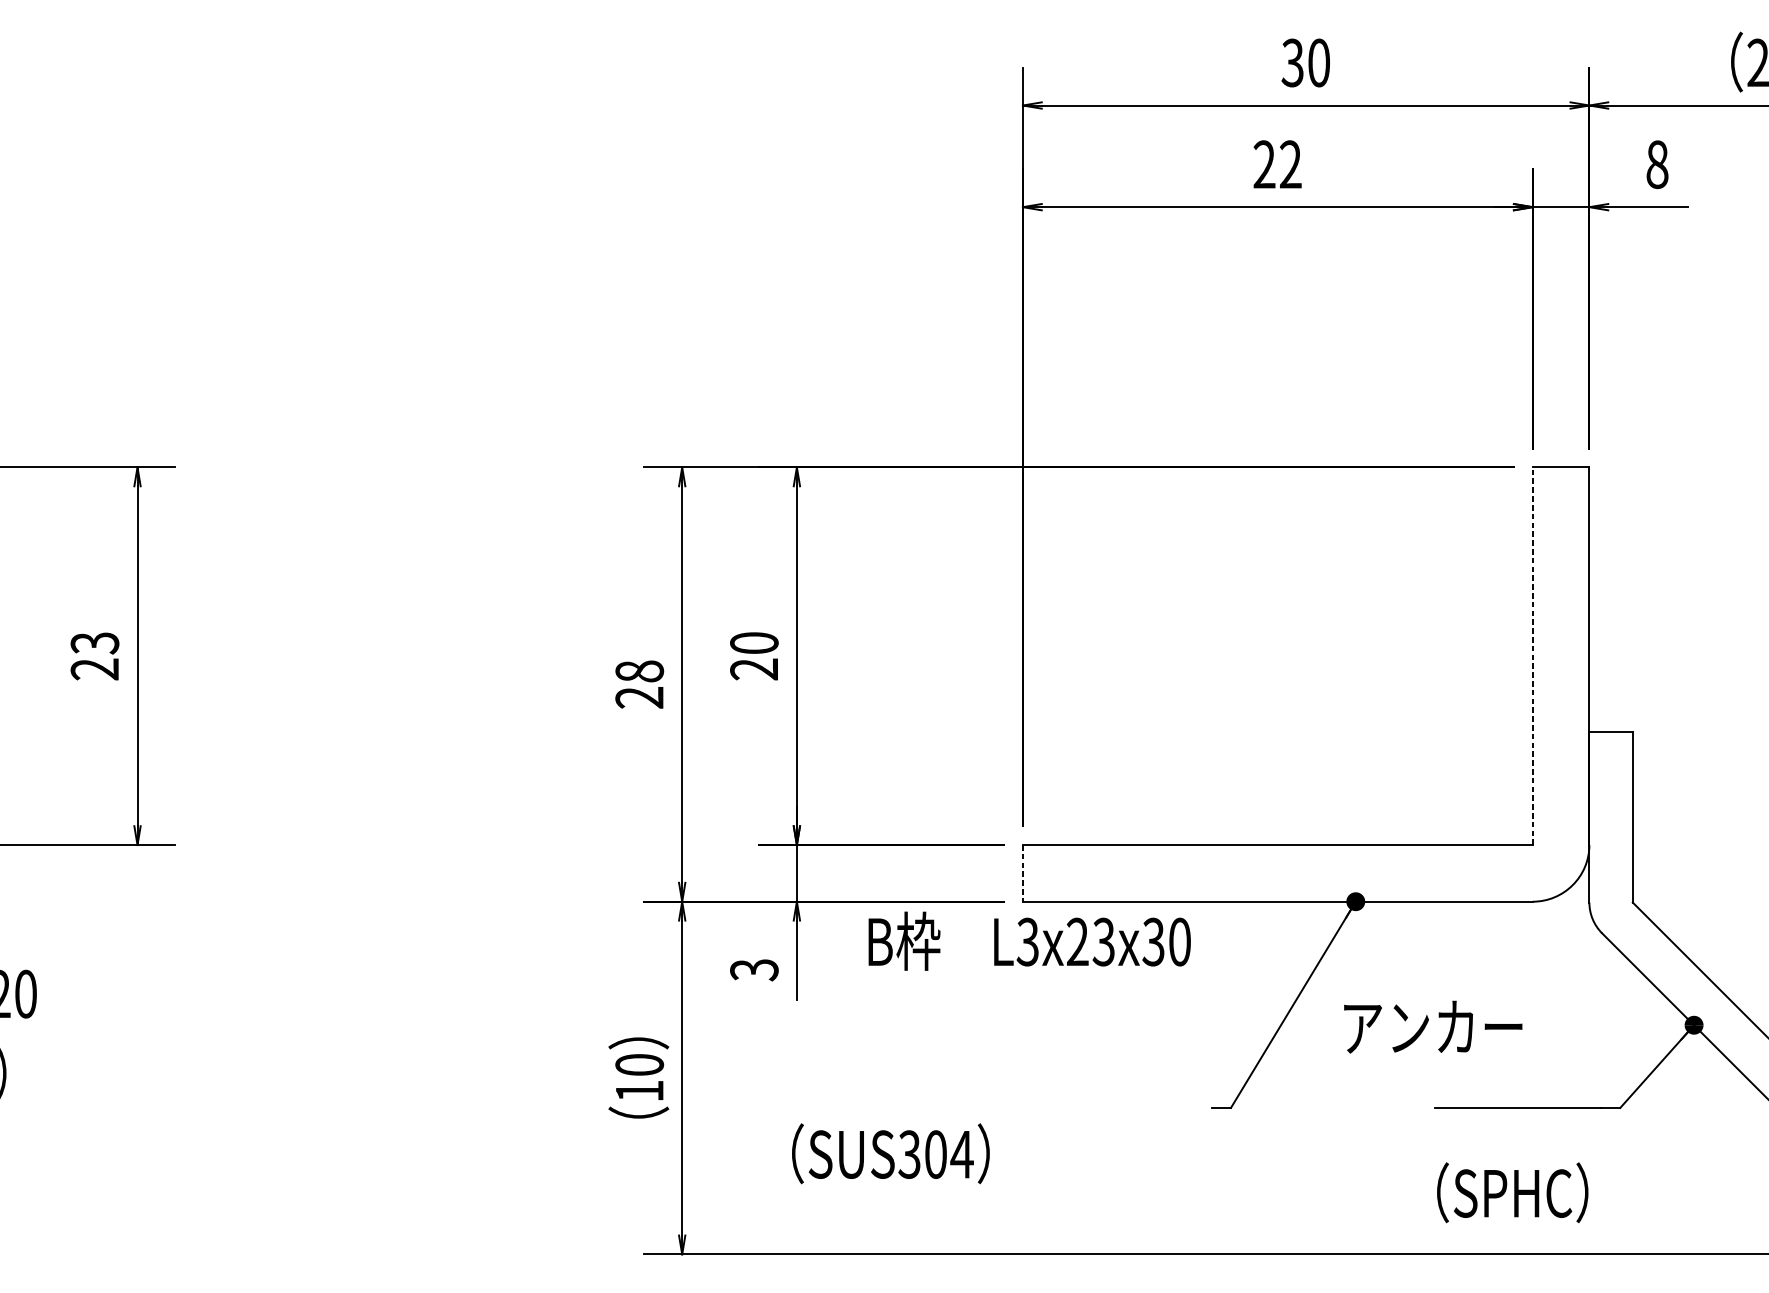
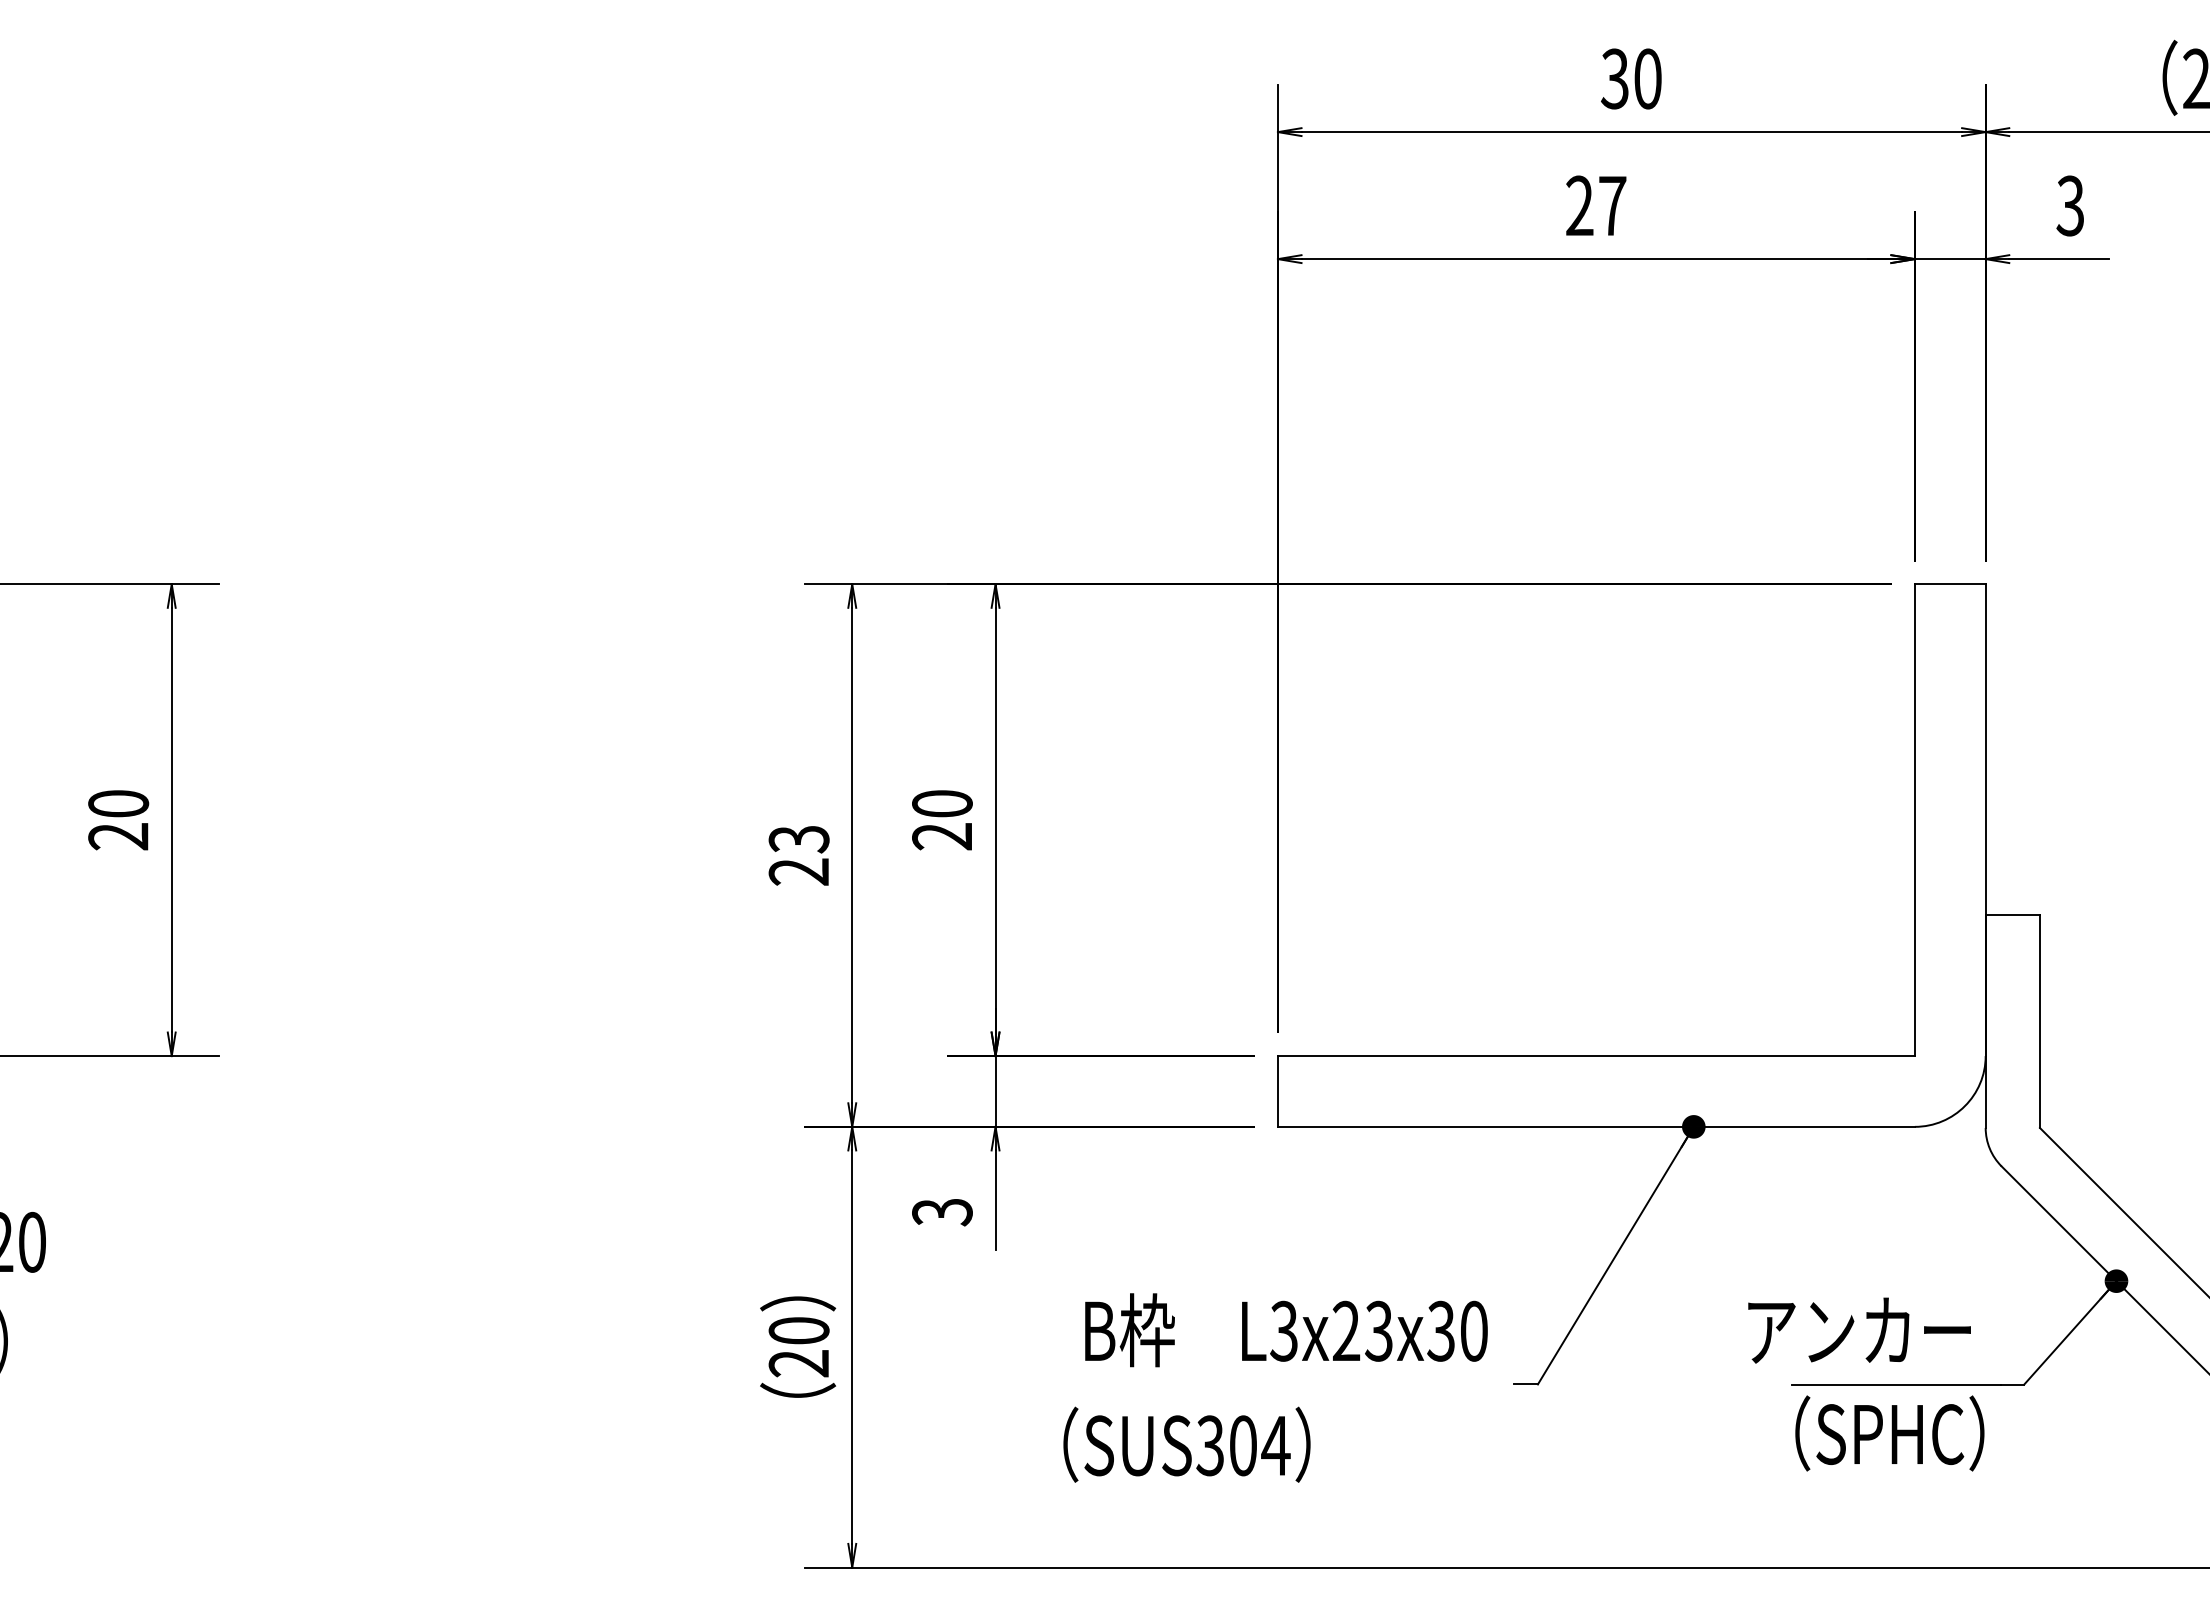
text: (1290, 164) -> (1612, 205), 22 -> 27
text: (1657, 164) -> (2070, 205), 8 -> 3
text: (94, 643) -> (118, 804), 23 -> 20
line: (1532, 656) -> (1914, 820), dashed -> solid
text: (639, 671) -> (798, 839), 28 -> 23
line: (1022, 873) -> (1277, 1091), dashed -> solid
text: (1029, 941) -> (1286, 1330), moved
text: (1433, 1027) -> (1859, 1330), moved
text: (639, 1091) -> (798, 1363), 10 -> 20
text: (890, 1153) -> (1186, 1444), moved
text: (1512, 1192) -> (1889, 1433), moved

